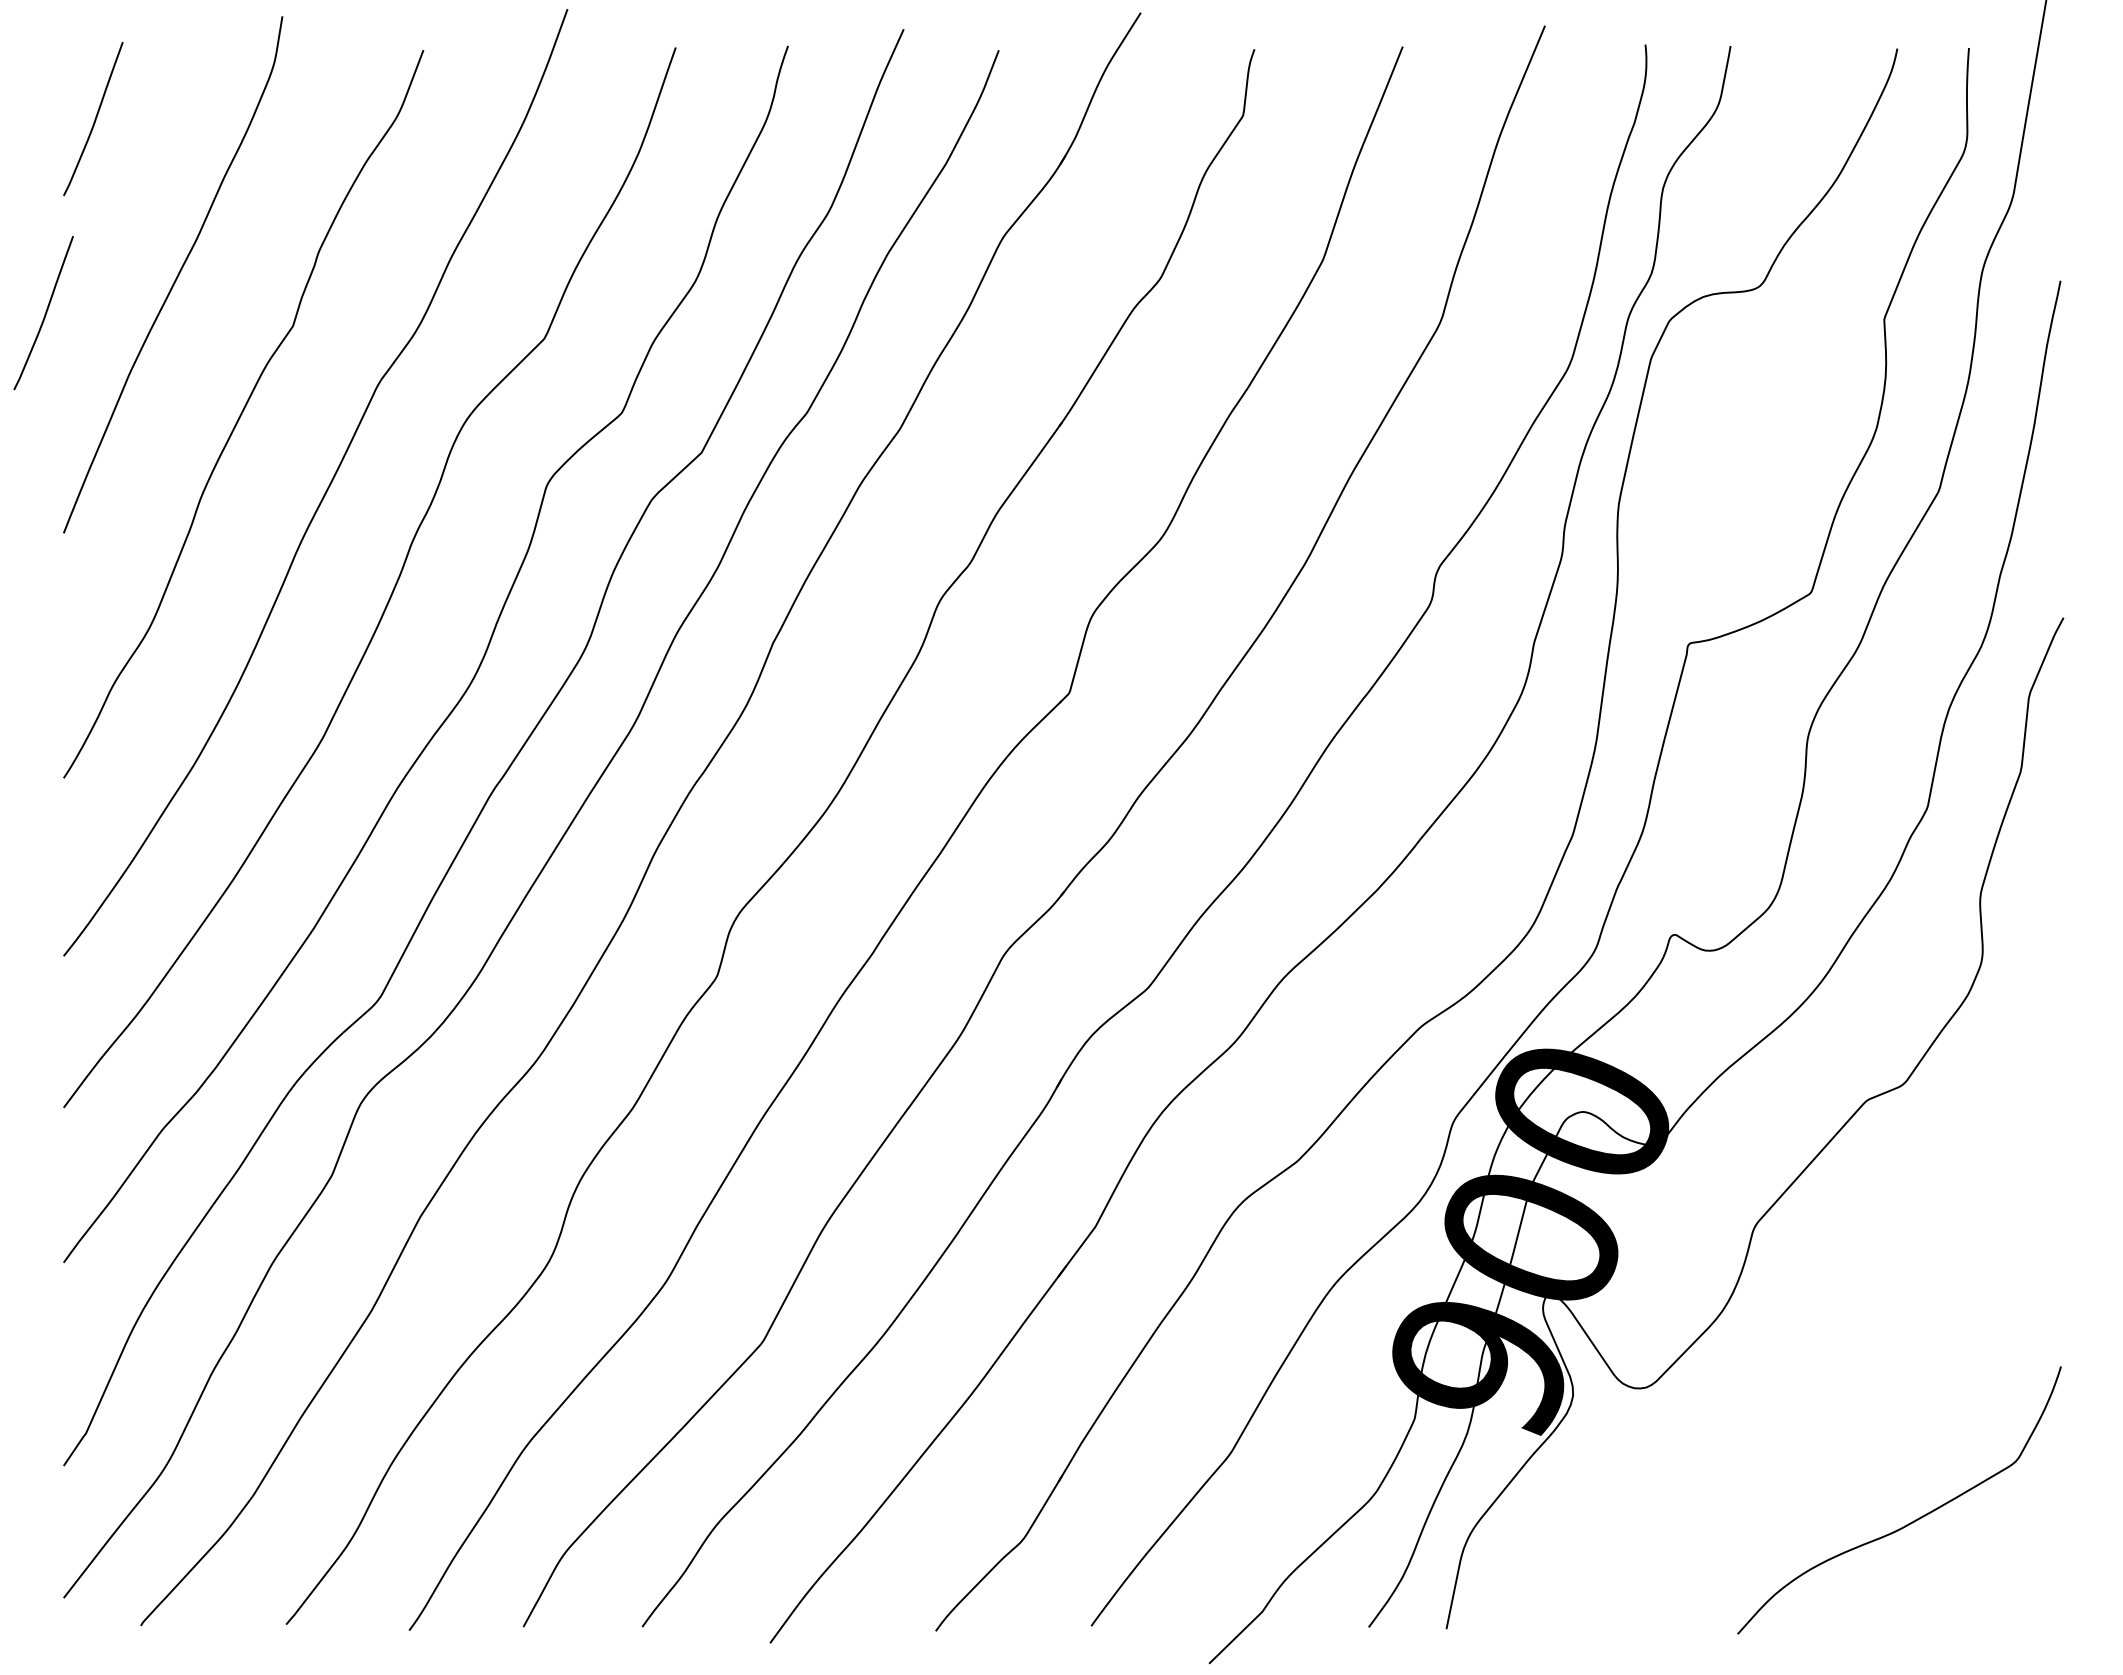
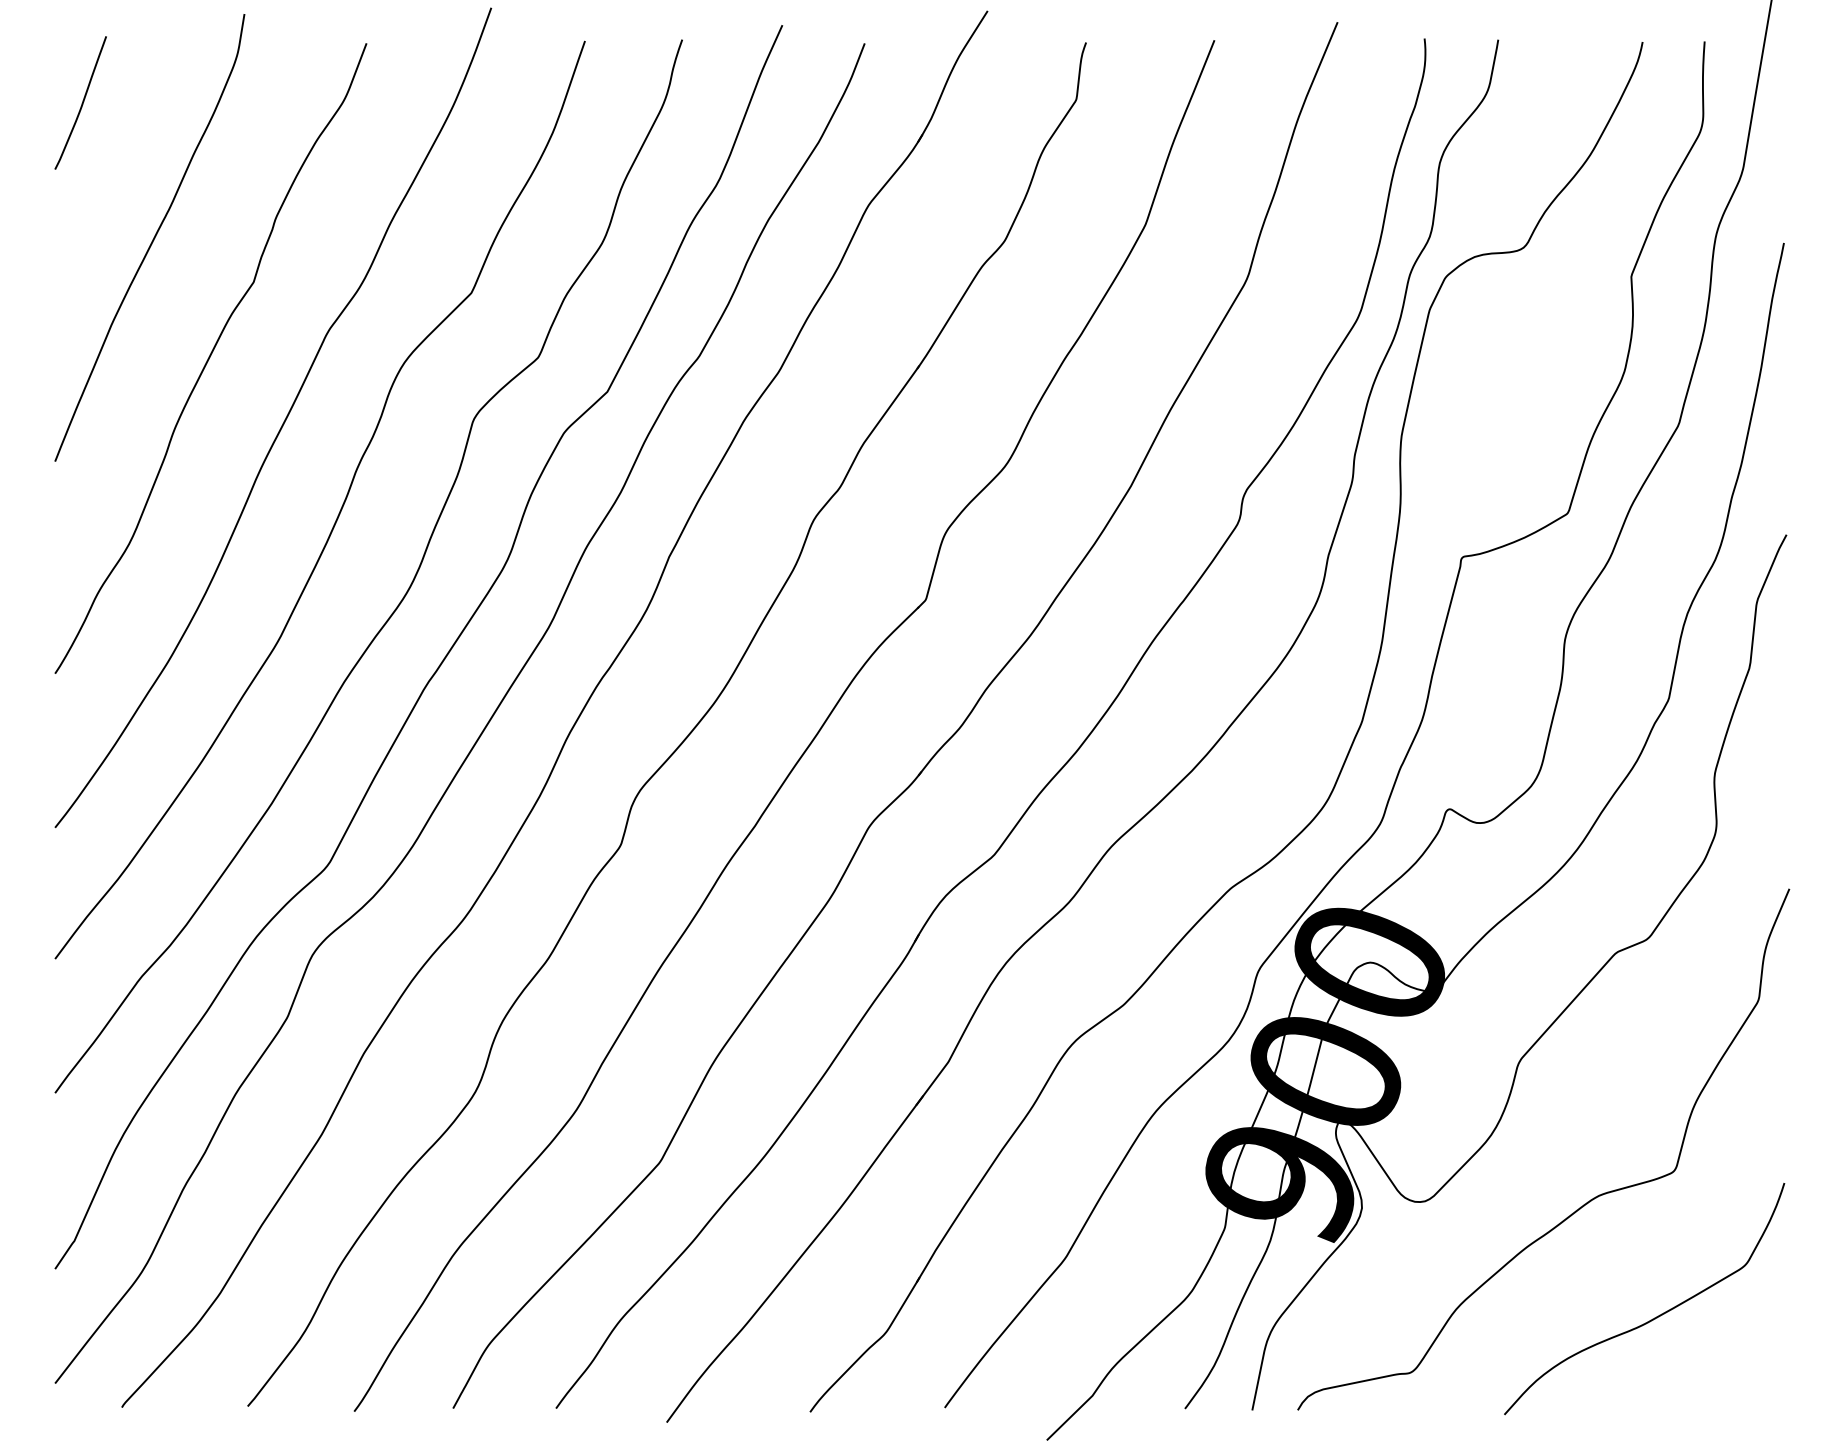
curve: (44, 313) -> (38, 271), removed
curve: (1825, 1393) -> (1580, 1206), added

